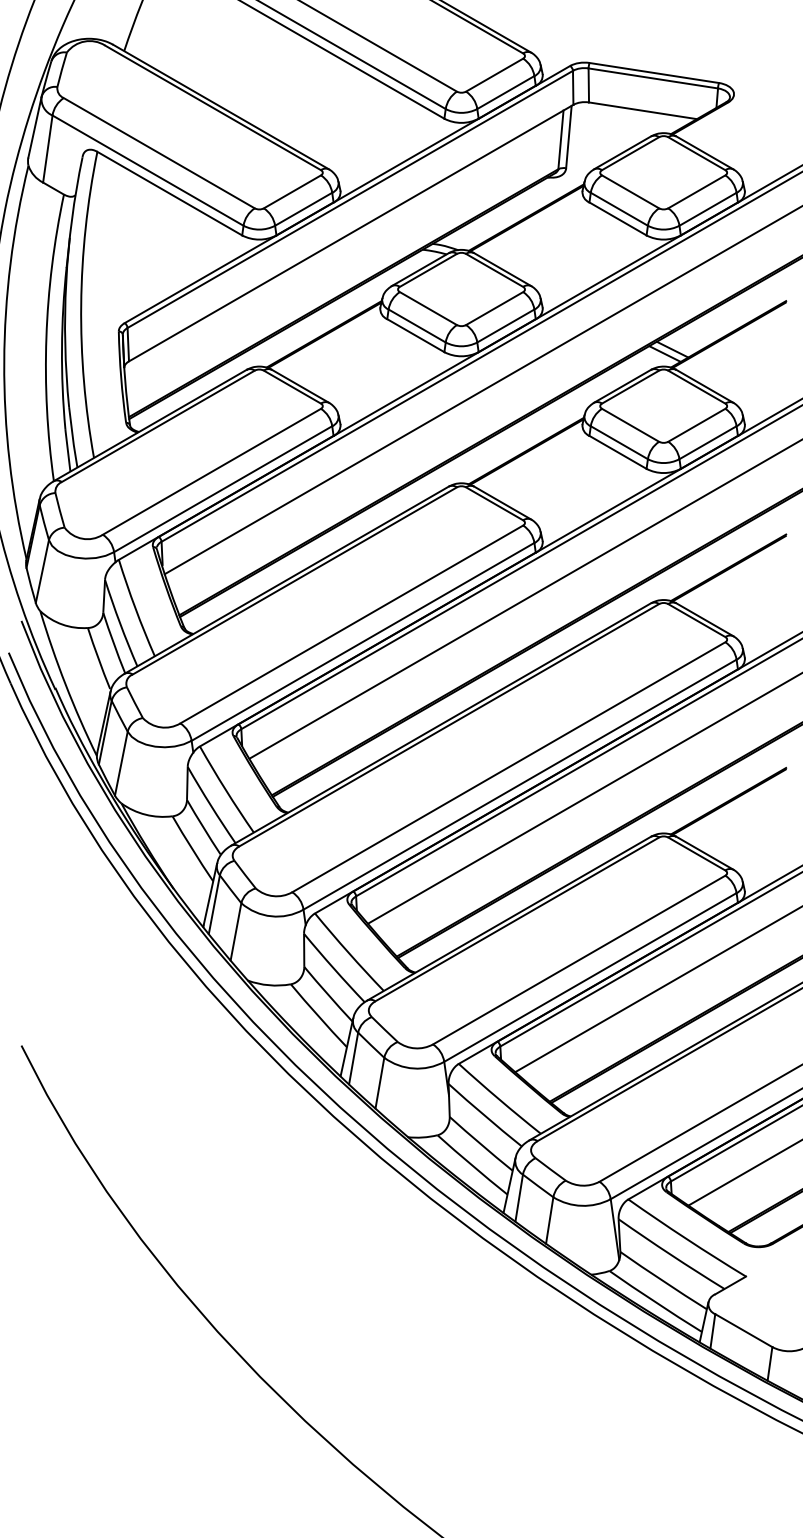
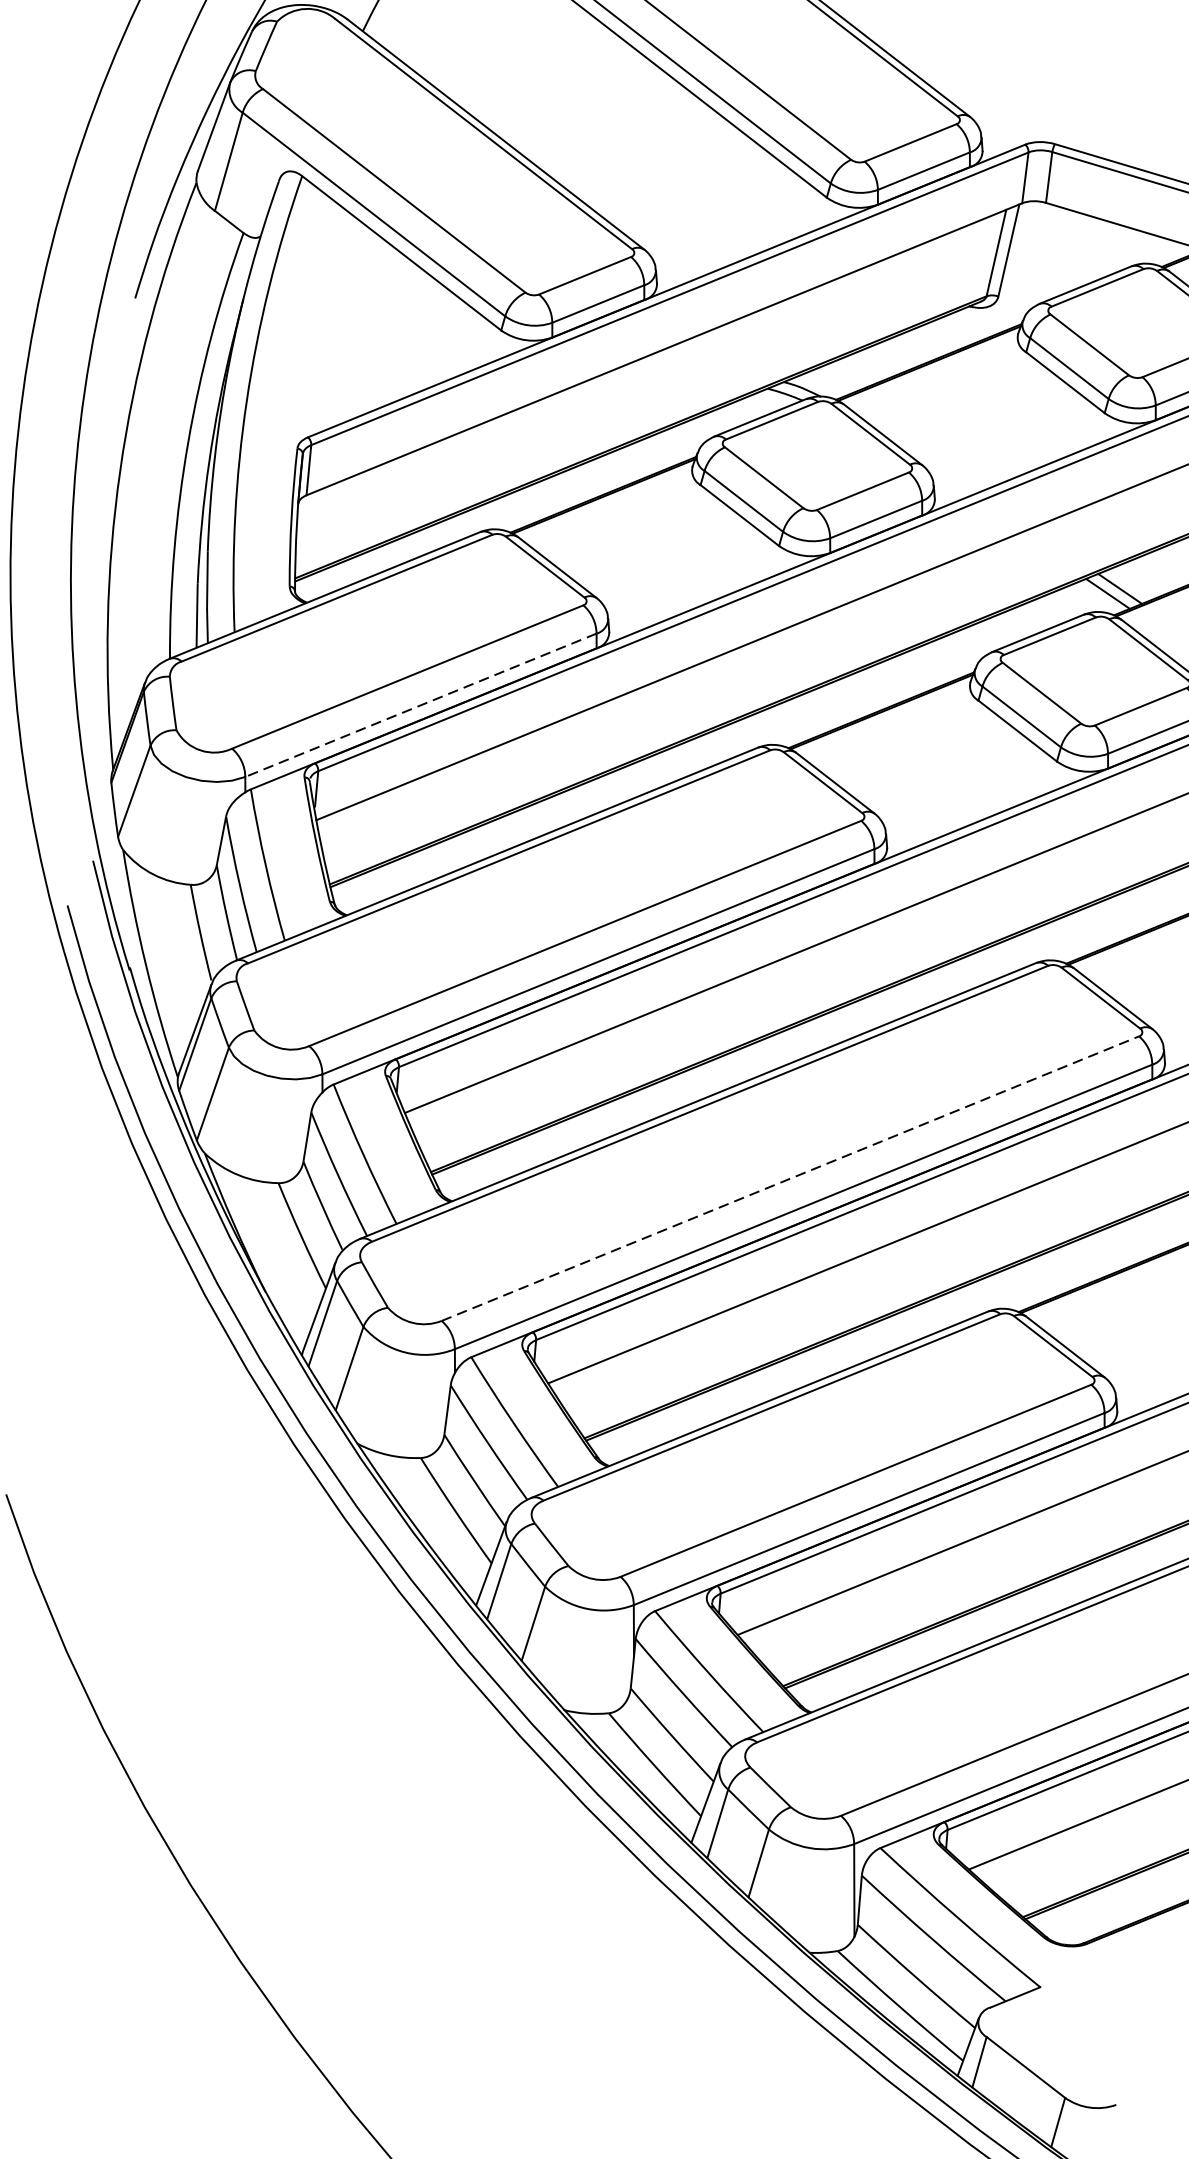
line: (223, 489) -> (421, 705), solid -> dashed
line: (509, 767) -> (791, 1179), solid -> dashed

